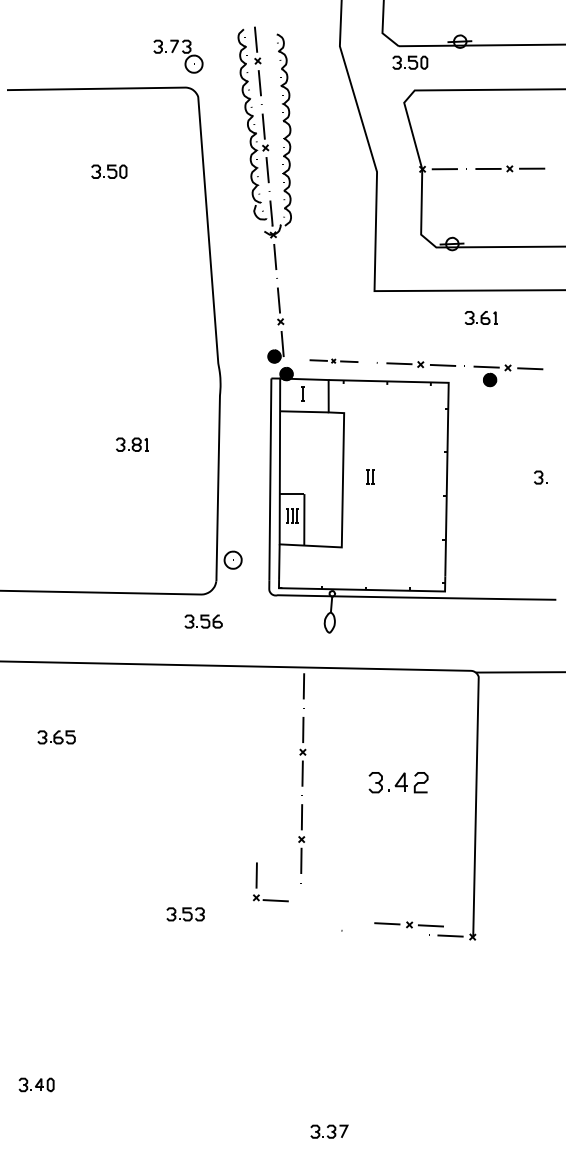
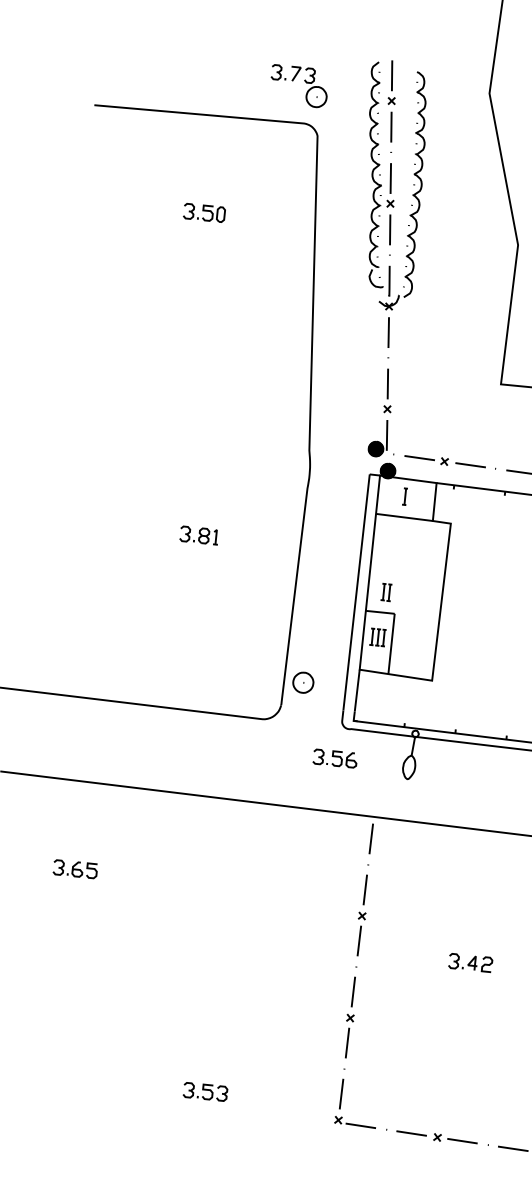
part: (333, 360) -> (444, 460), size x1.43
part: (370, 476) -> (386, 592), moved
part: (203, 621) -> (335, 758), moved
part: (398, 782) -> (470, 962), size x0.62
part: (257, 882) -> (341, 1102), moved
part: (408, 924) -> (436, 1136), moved

